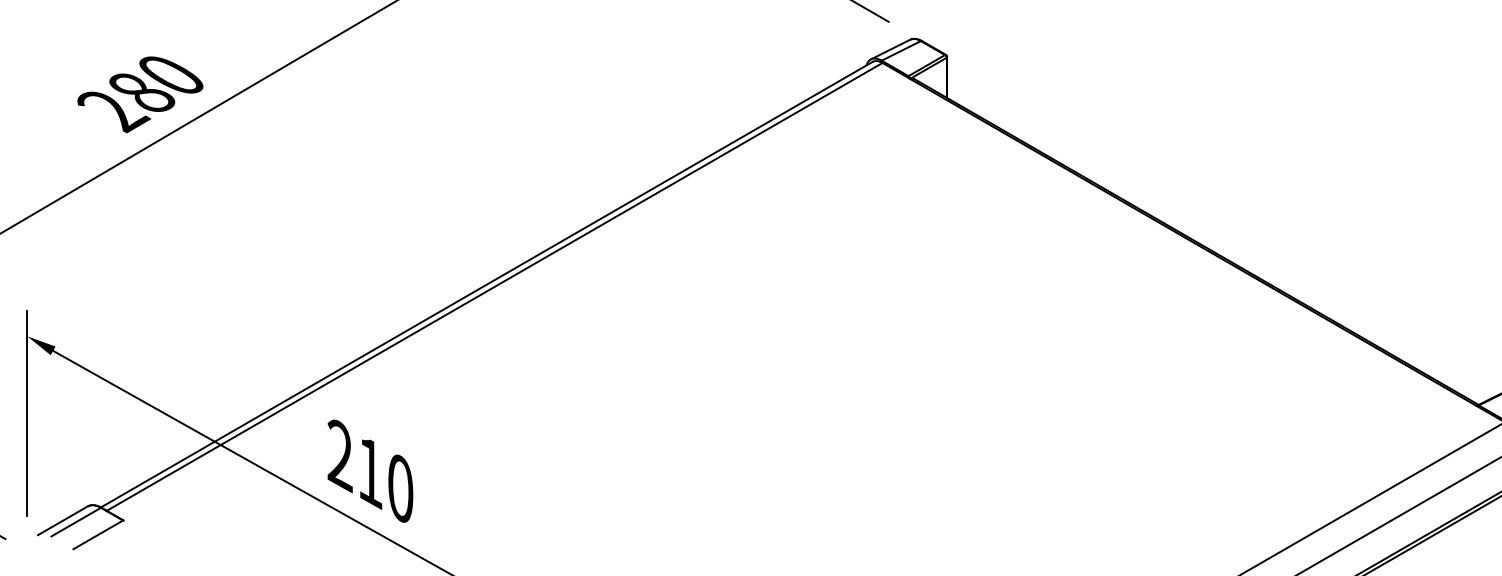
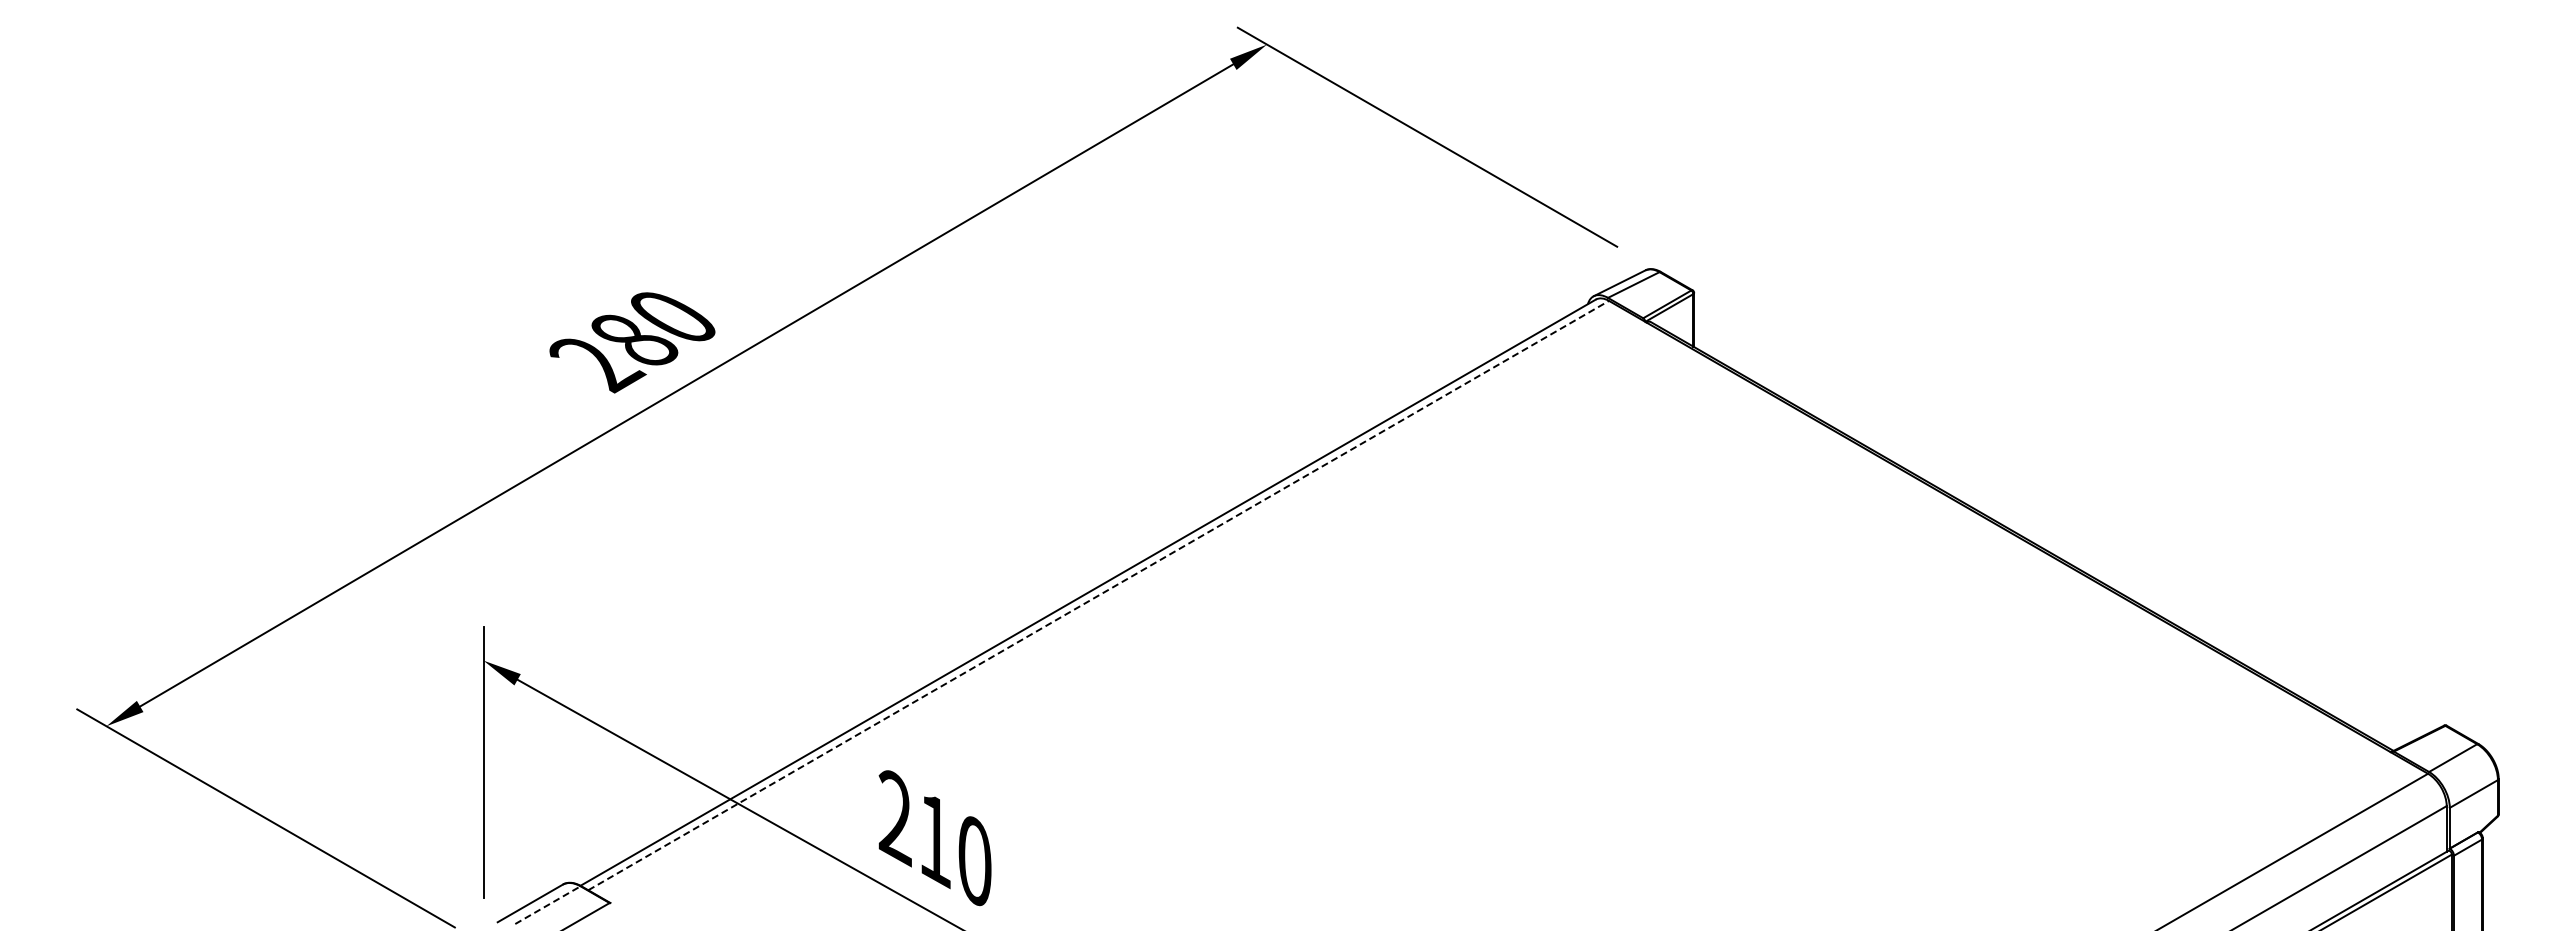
line: (495, 286) -> (1099, 595), solid -> dashed
line: (75, 522) -> (547, 905), solid -> dashed

